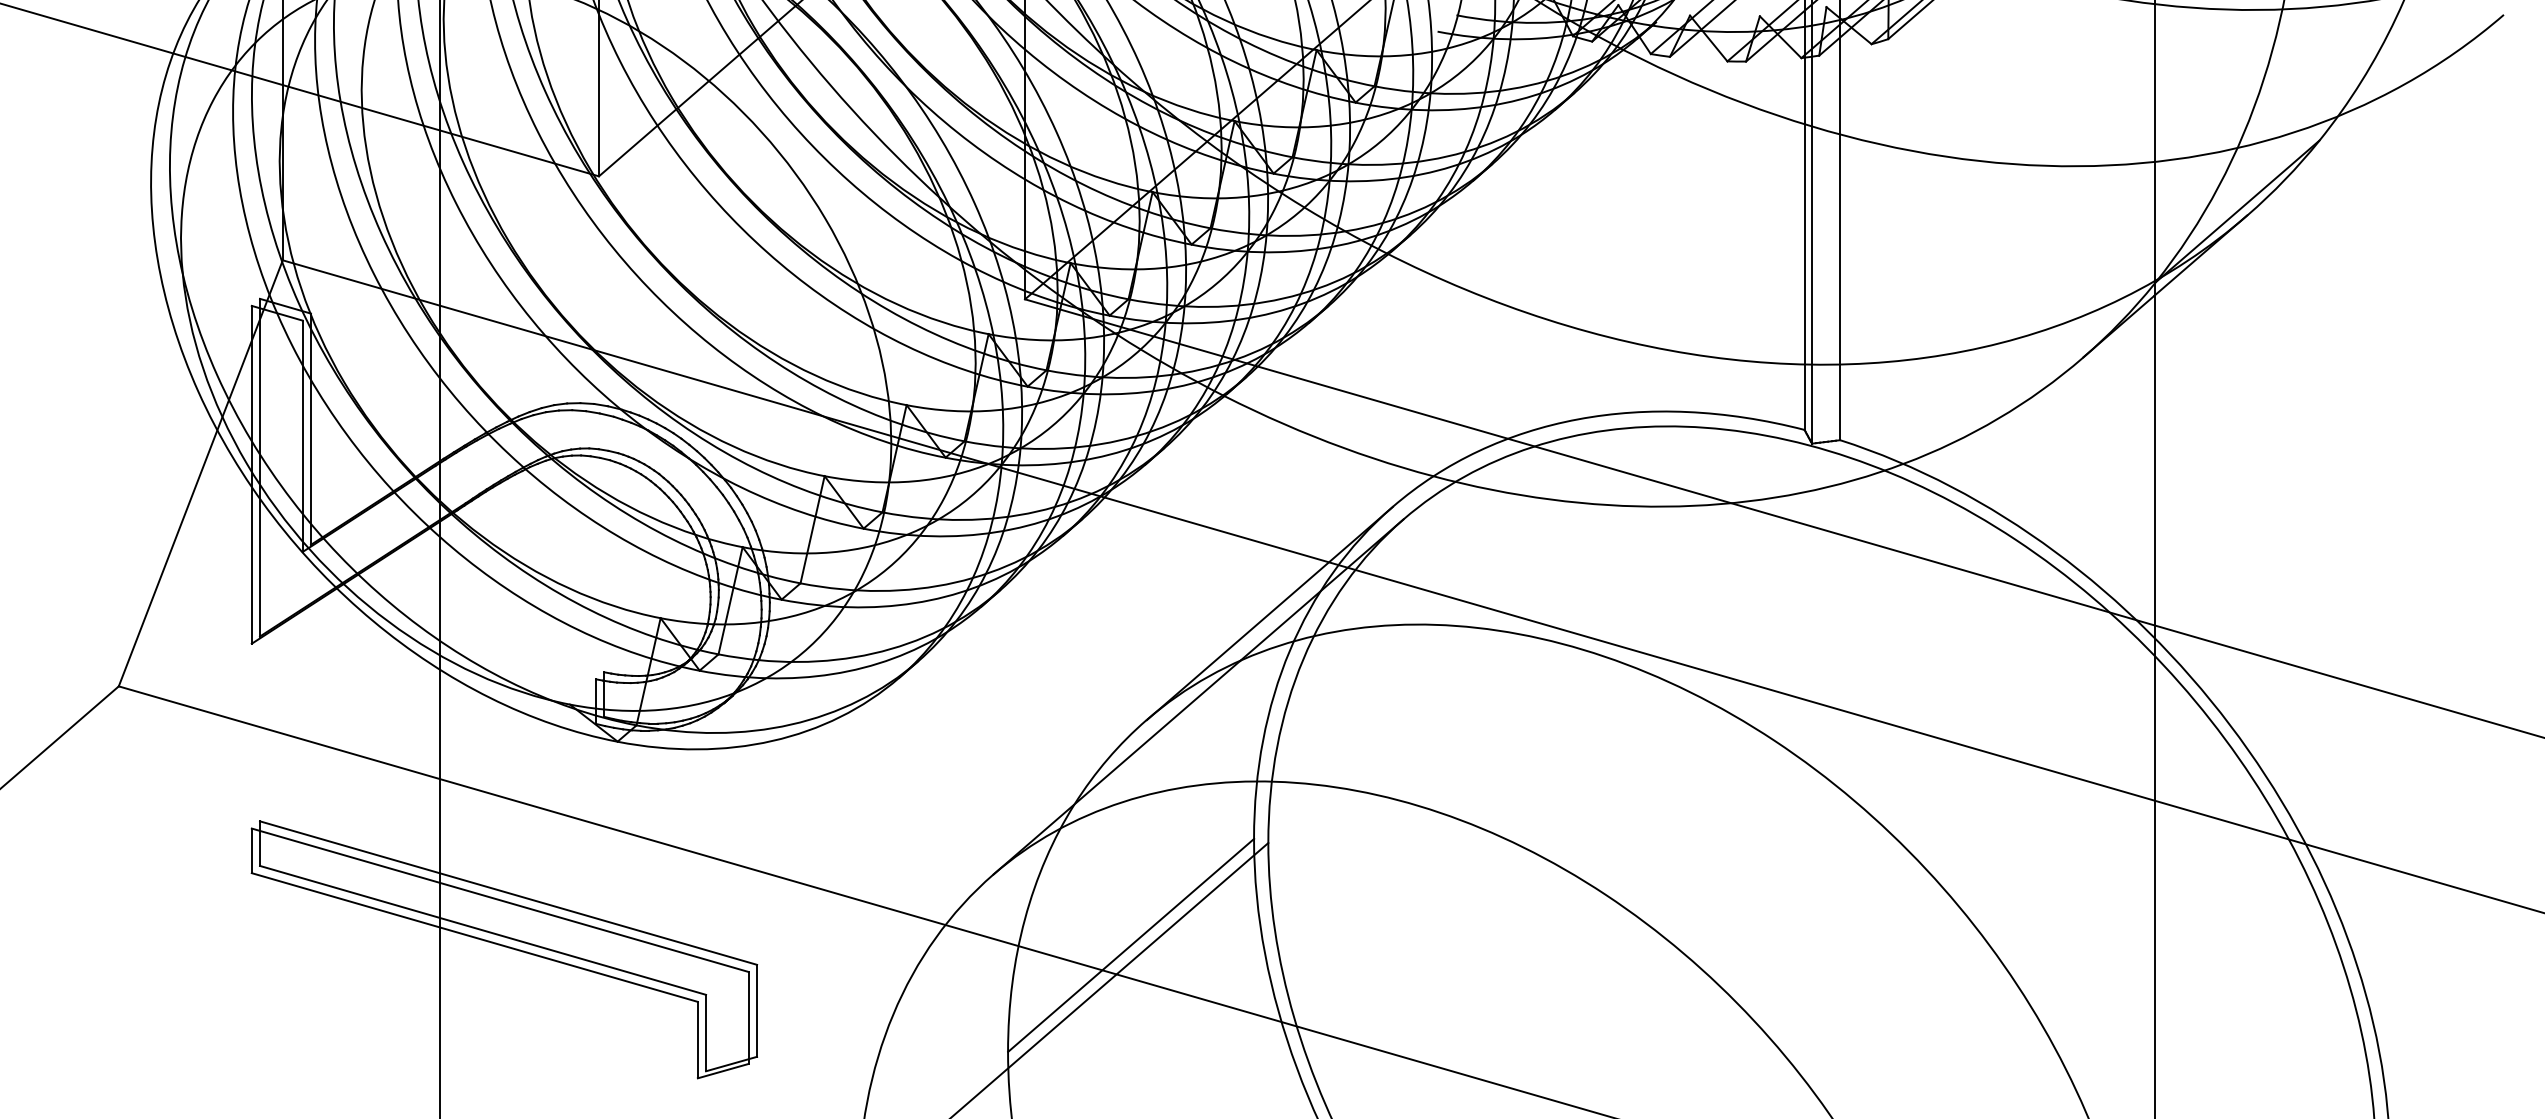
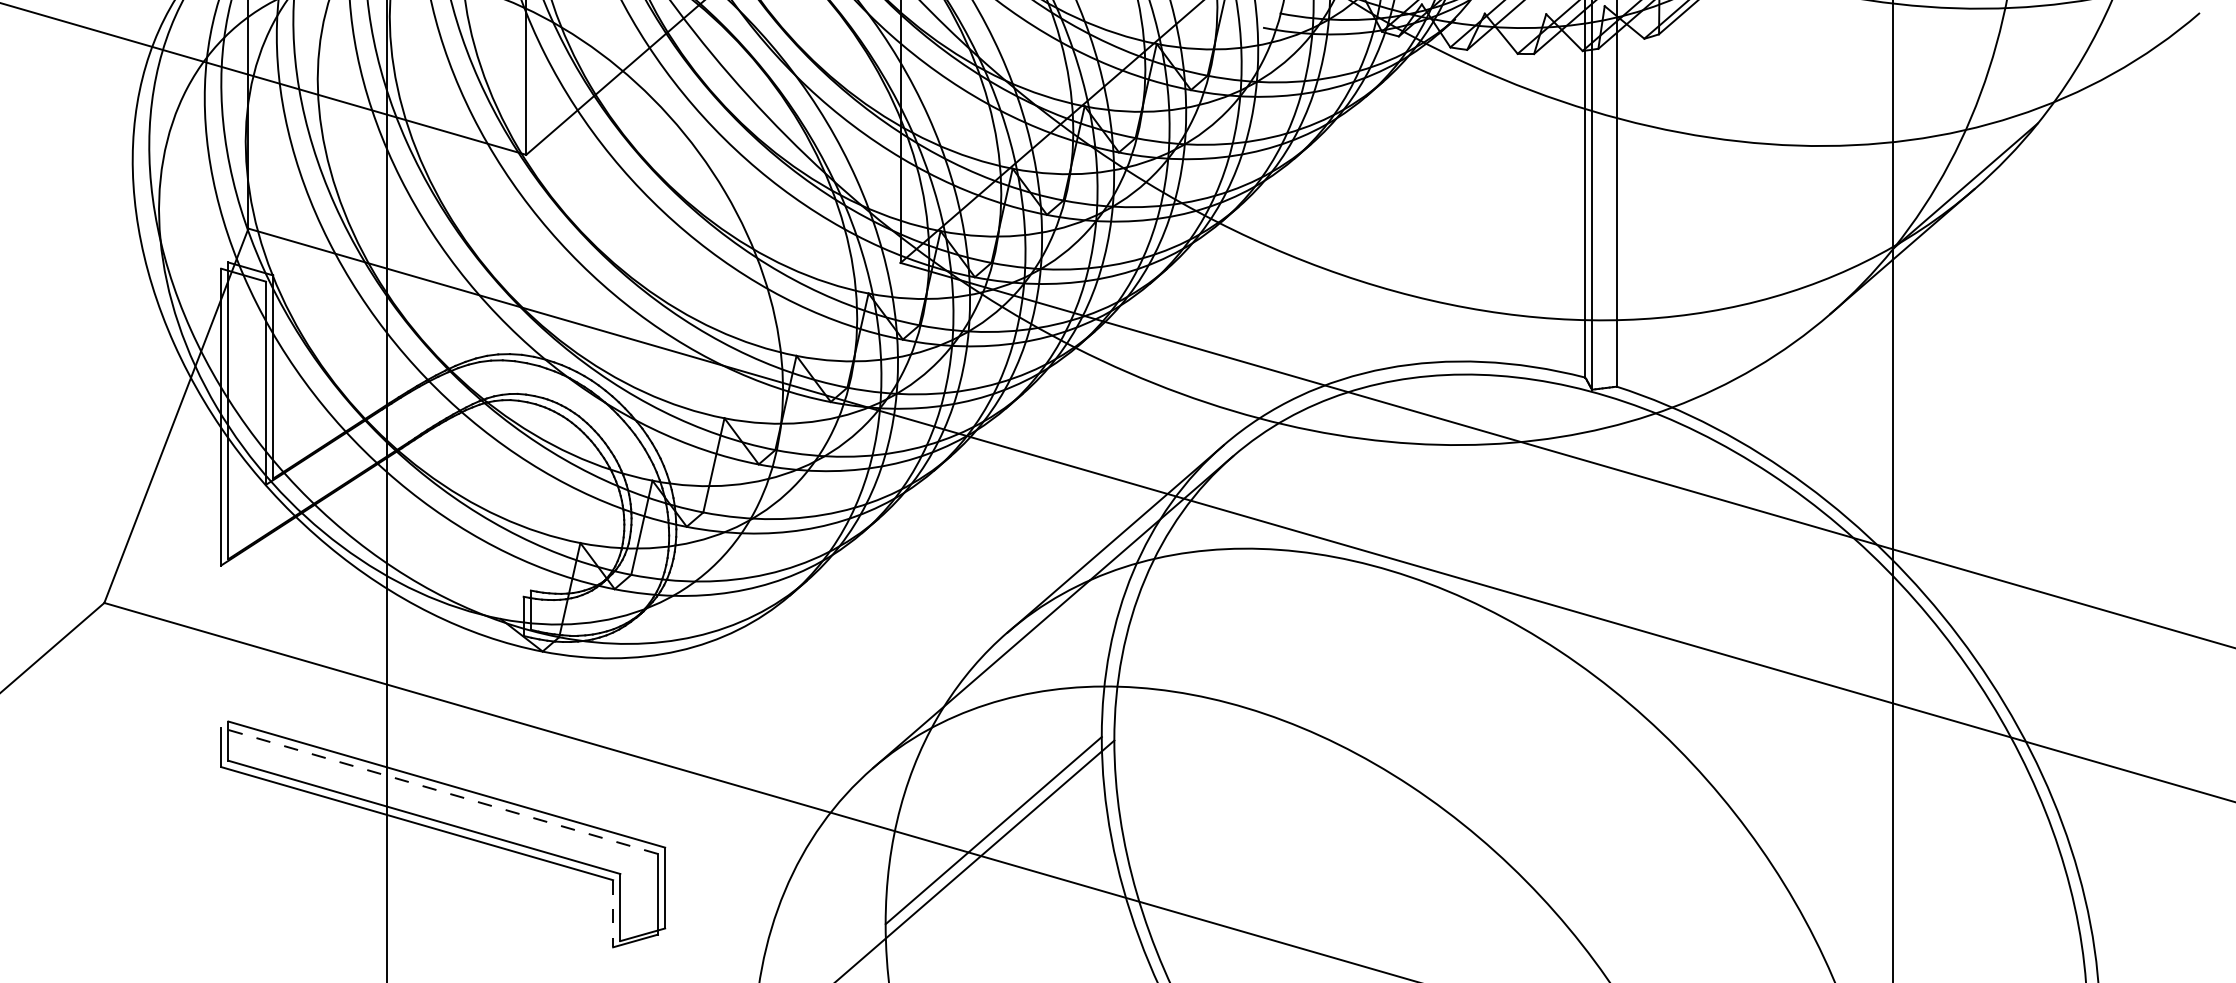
line: (500, 900) -> (439, 791), solid -> dashed
line: (697, 1040) -> (612, 914), solid -> dashed

